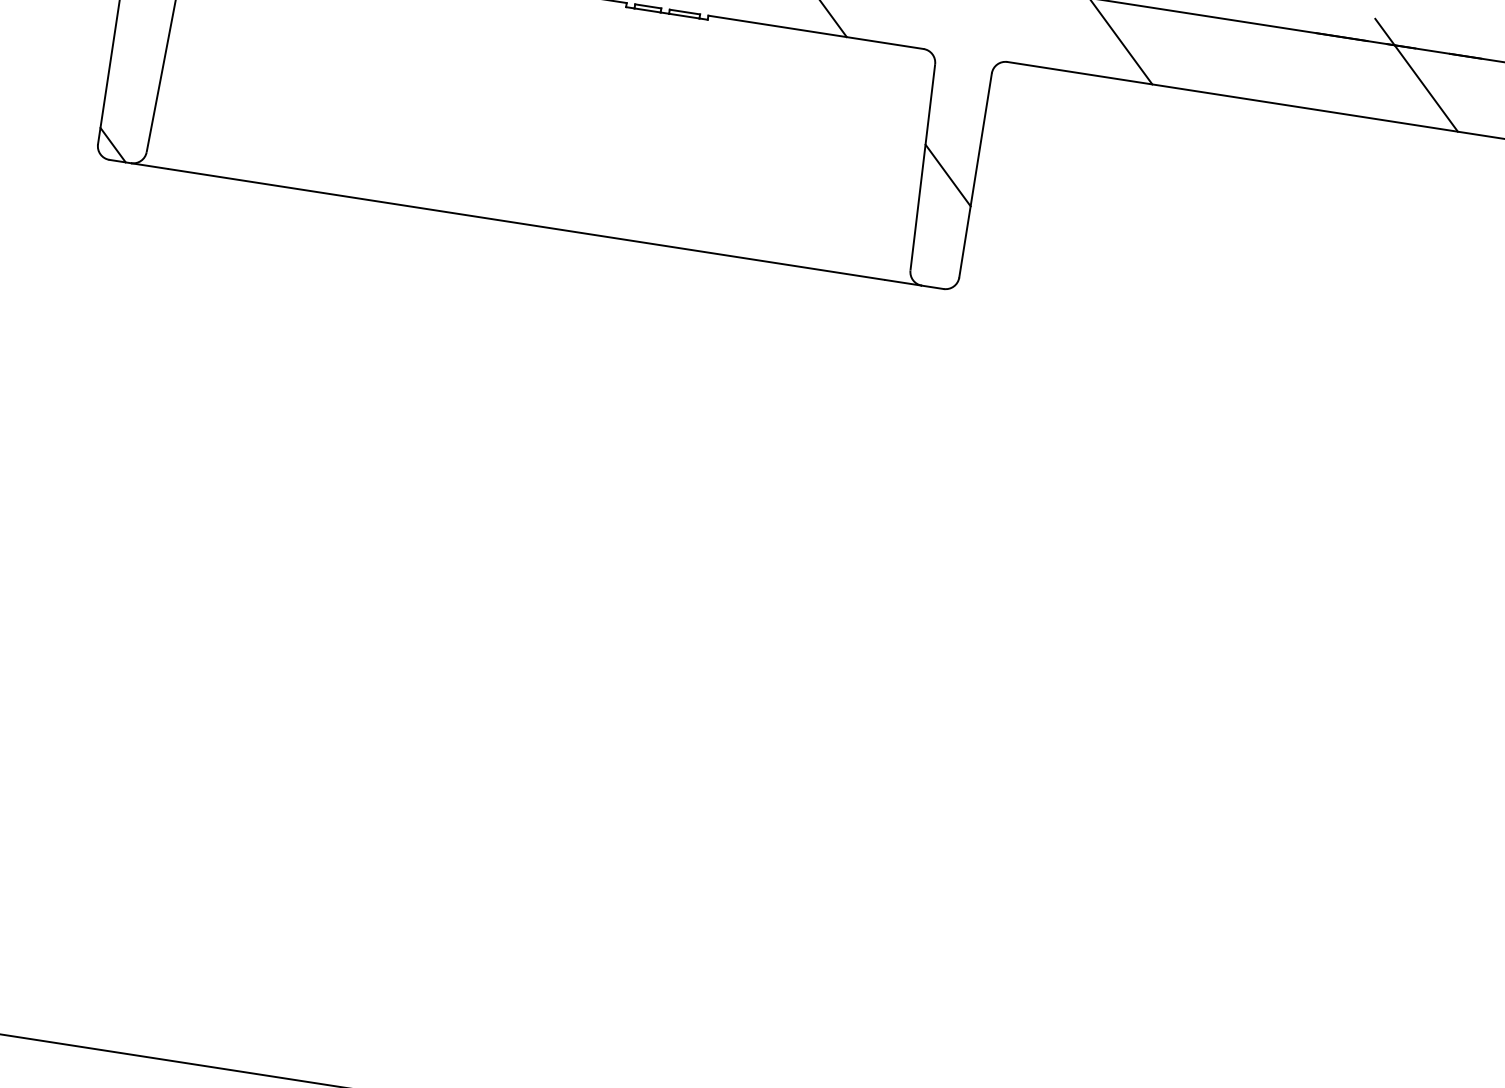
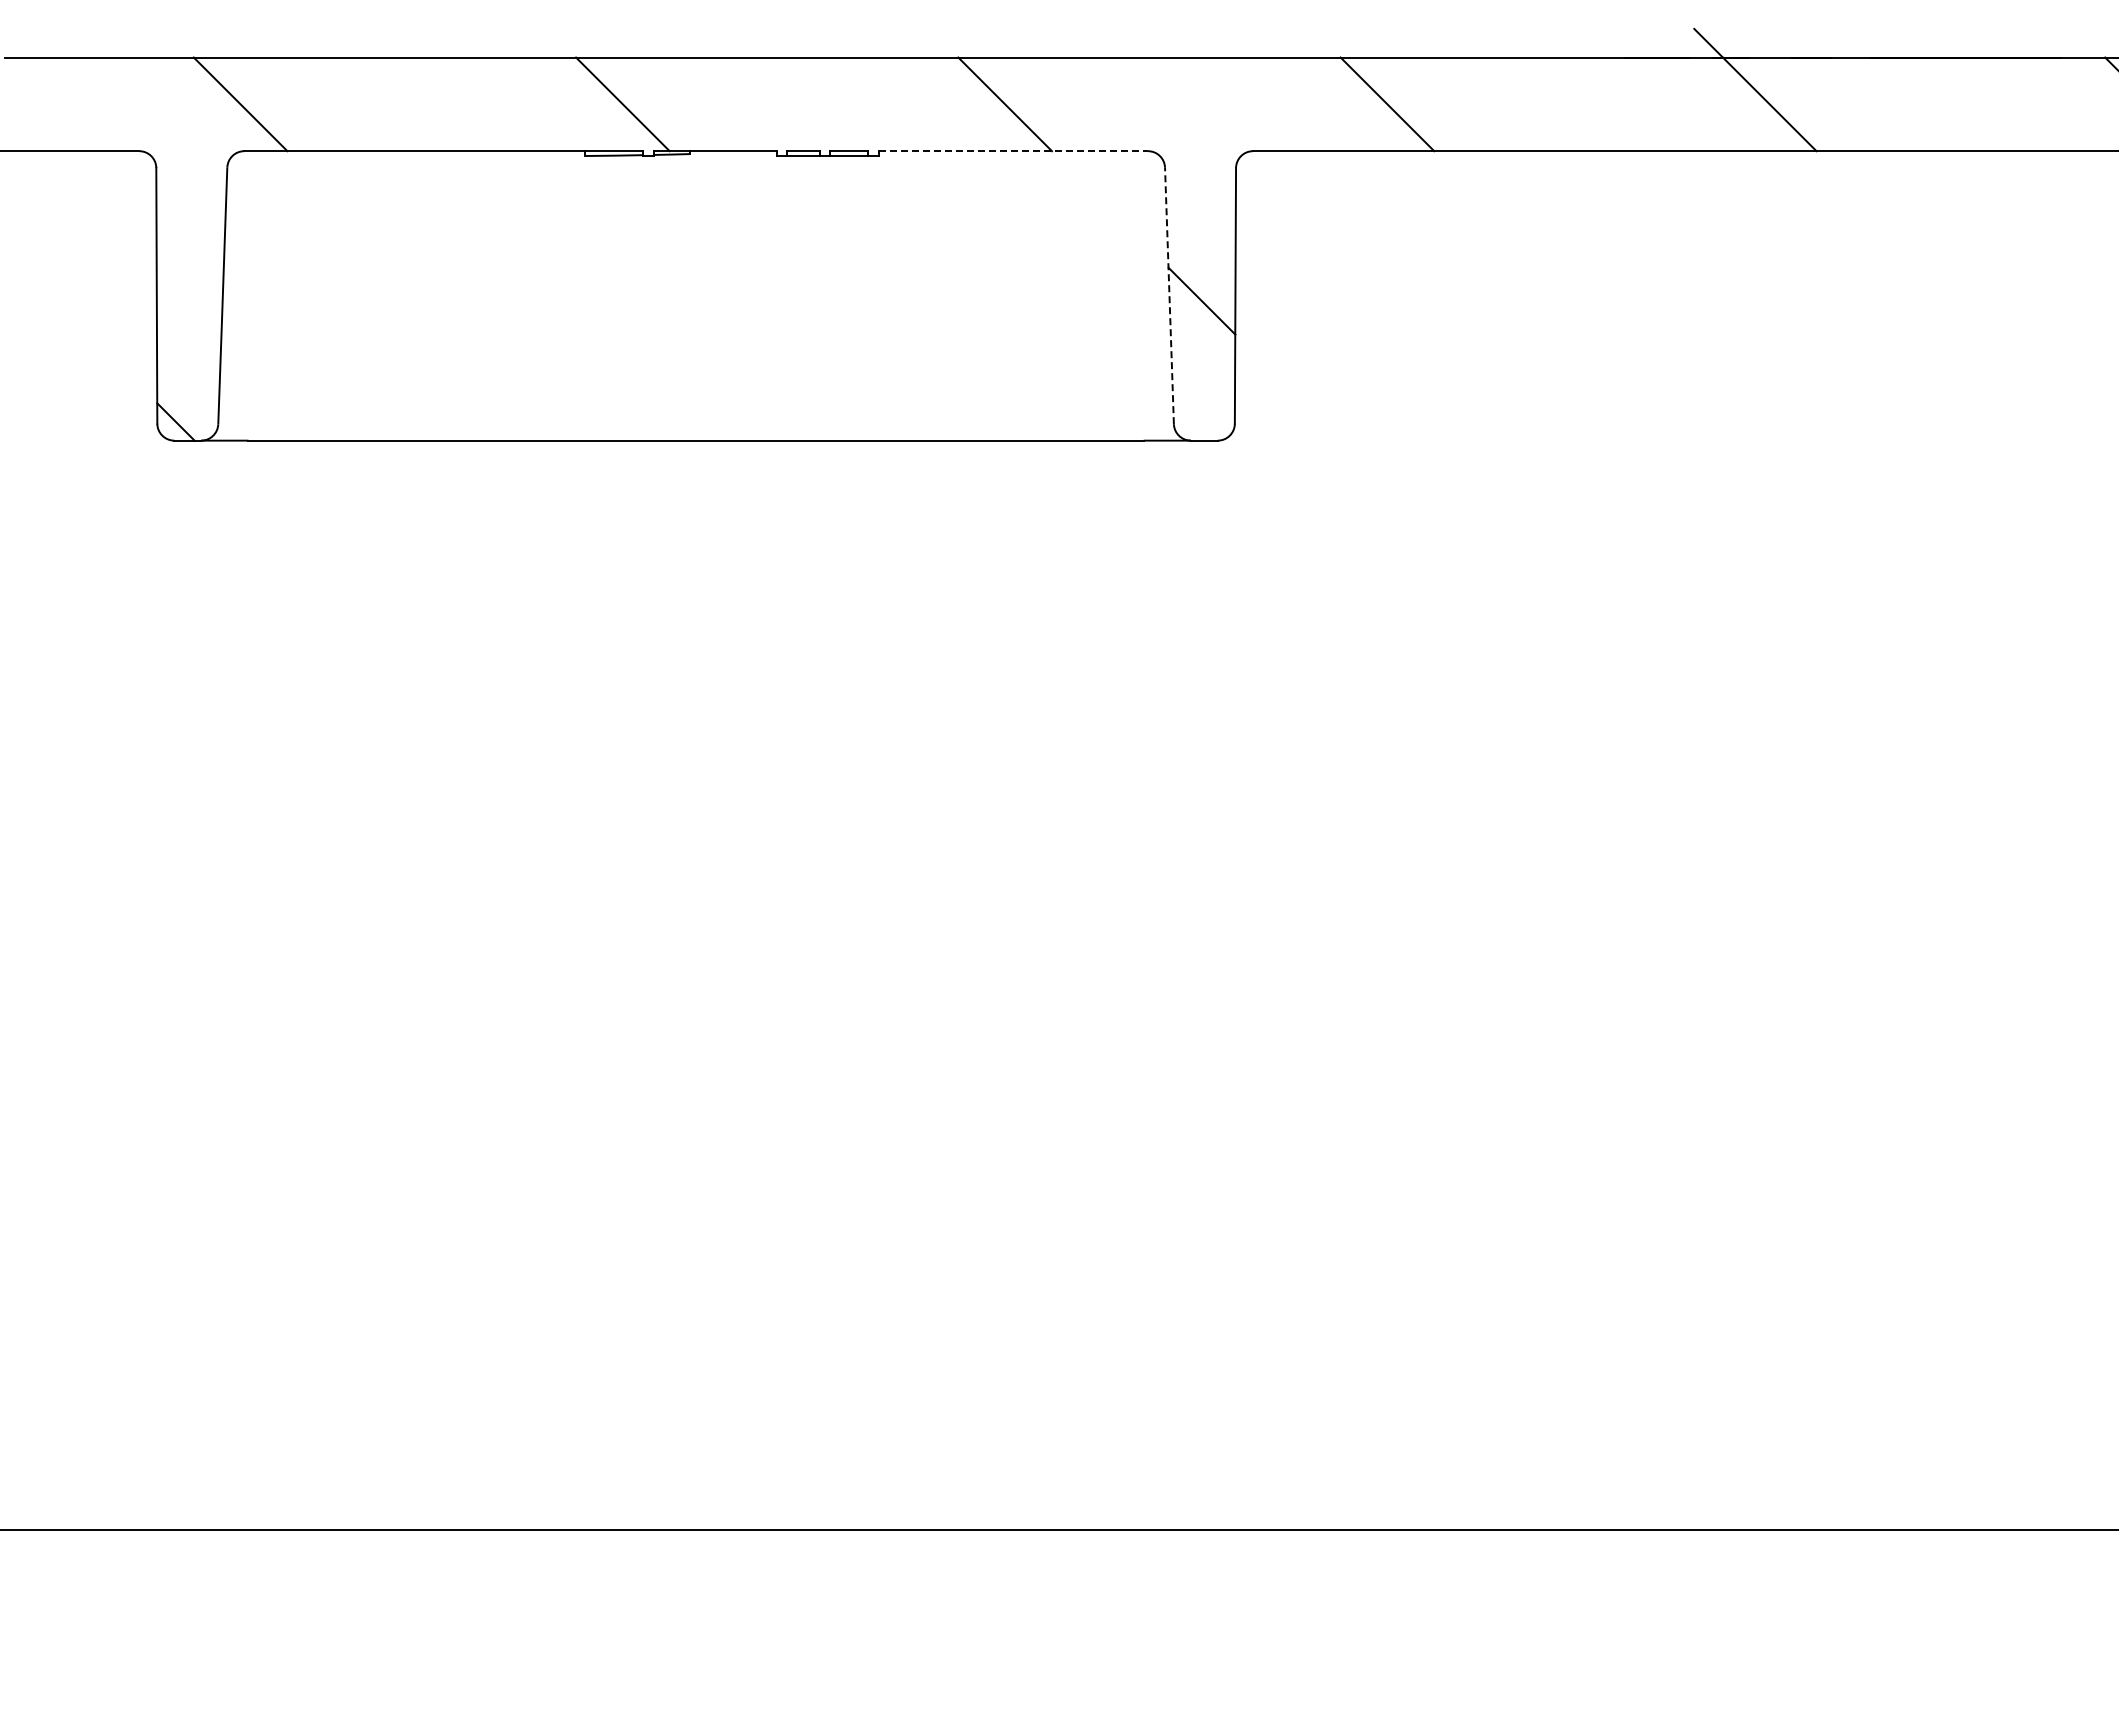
line: (816, 32) -> (1013, 151), solid -> dashed
line: (922, 167) -> (1169, 296), solid -> dashed

